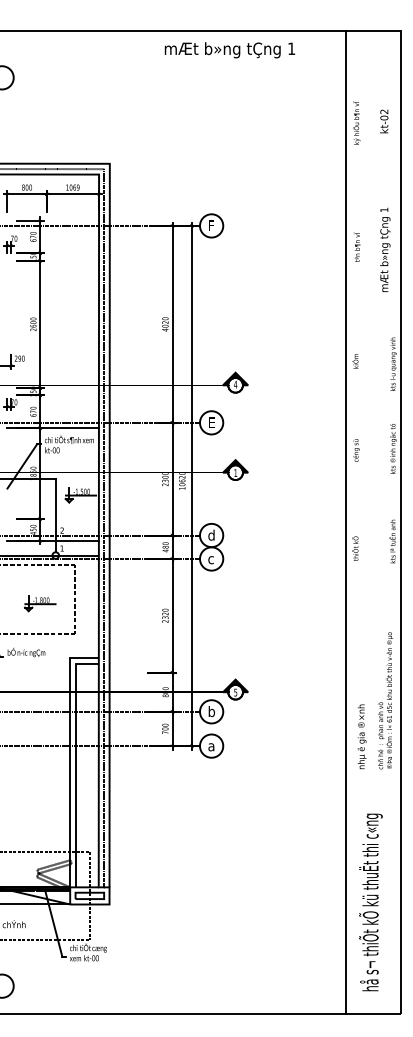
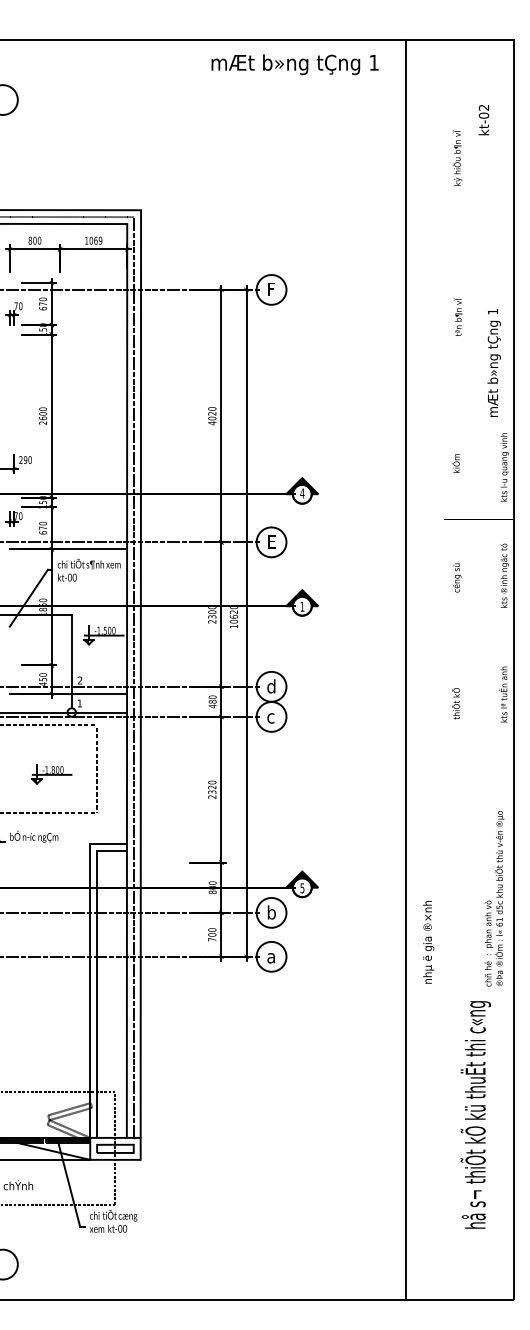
text: (384, 121) -> (484, 120), moved
text: (385, 249) -> (494, 362), moved
line: (346, 522) -> (406, 670), moved
text: (361, 736) -> (427, 941), moved
text: (370, 902) -> (475, 1115), moved

